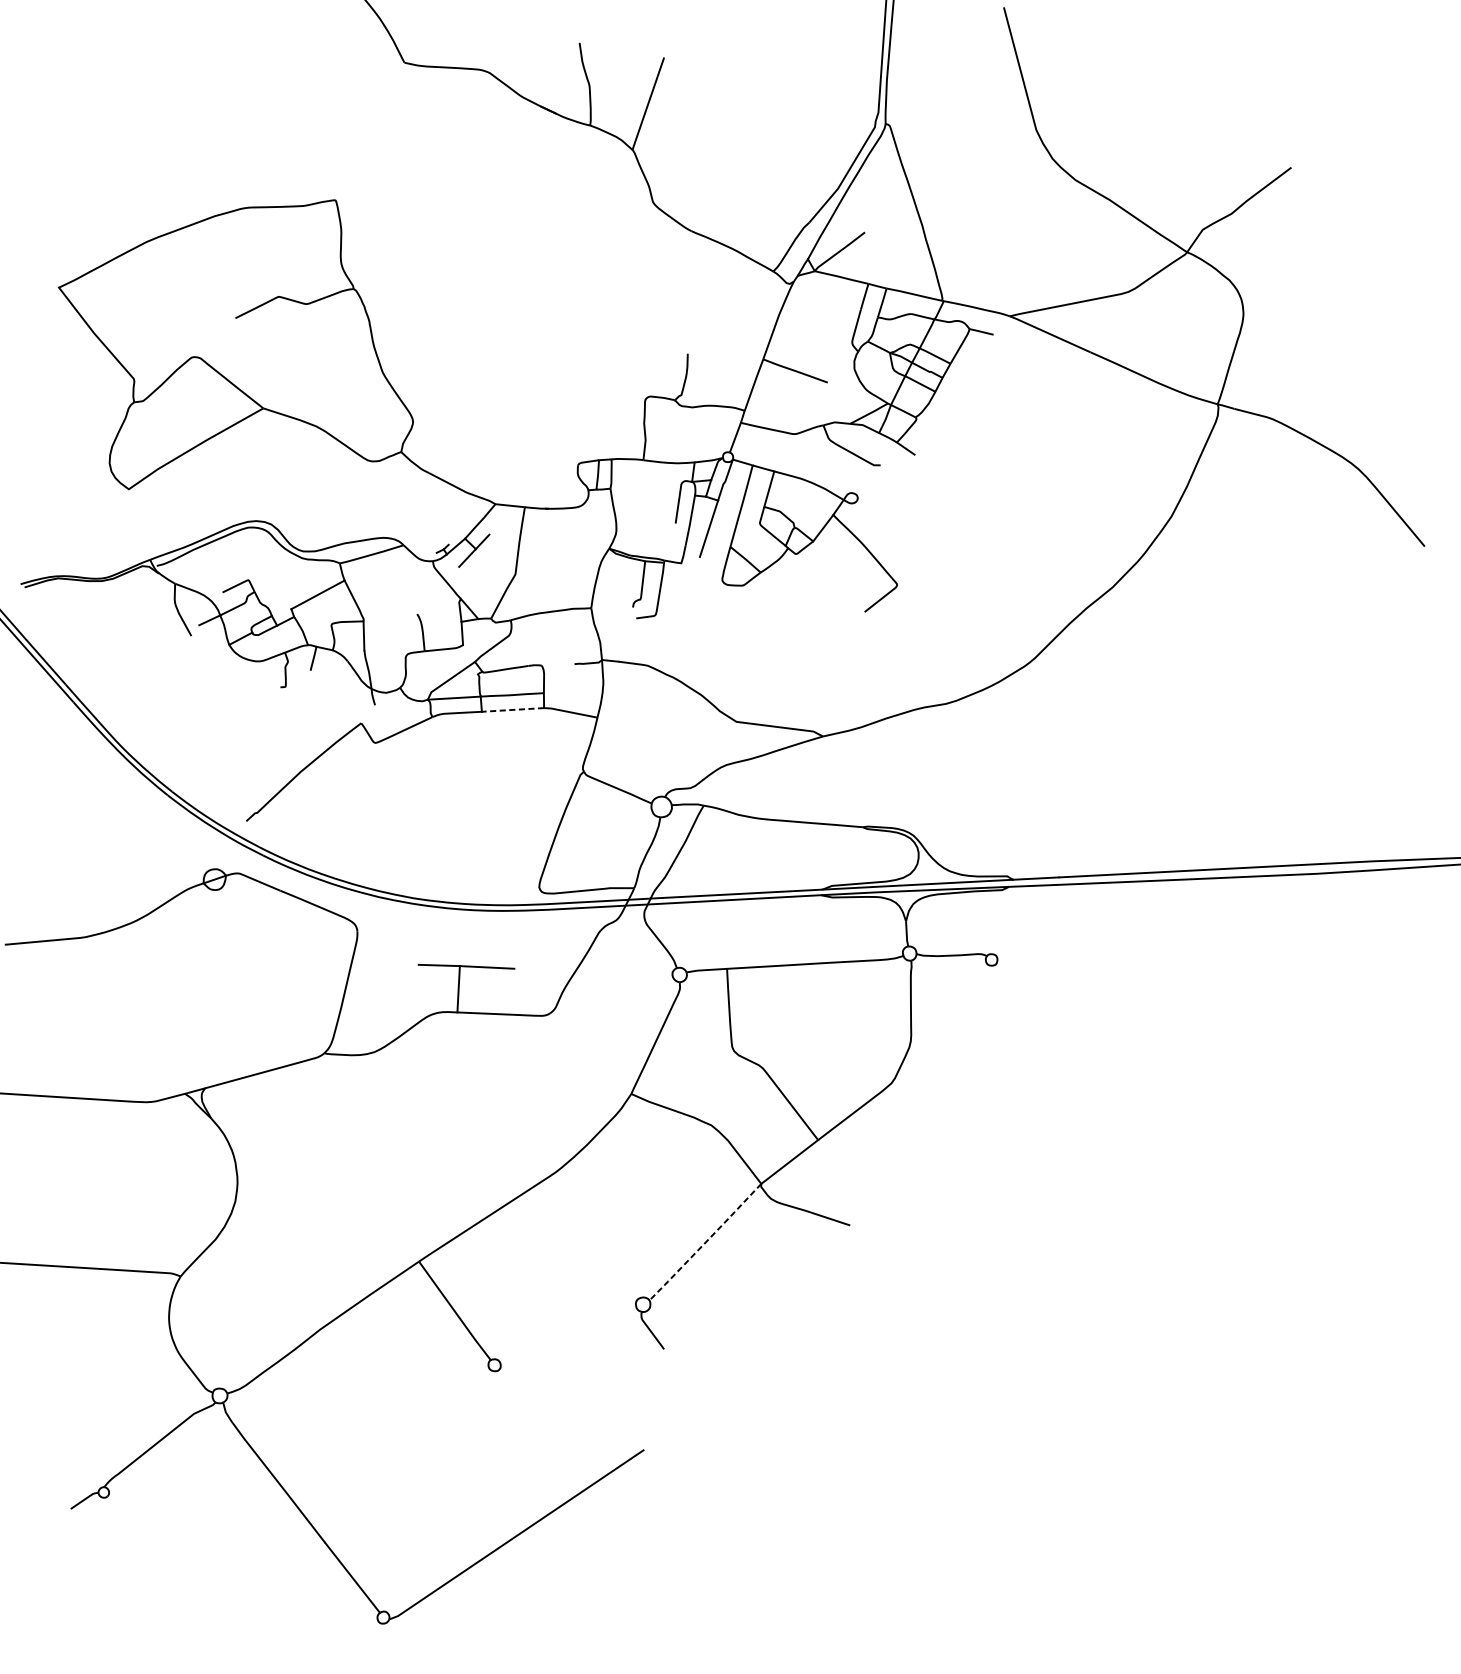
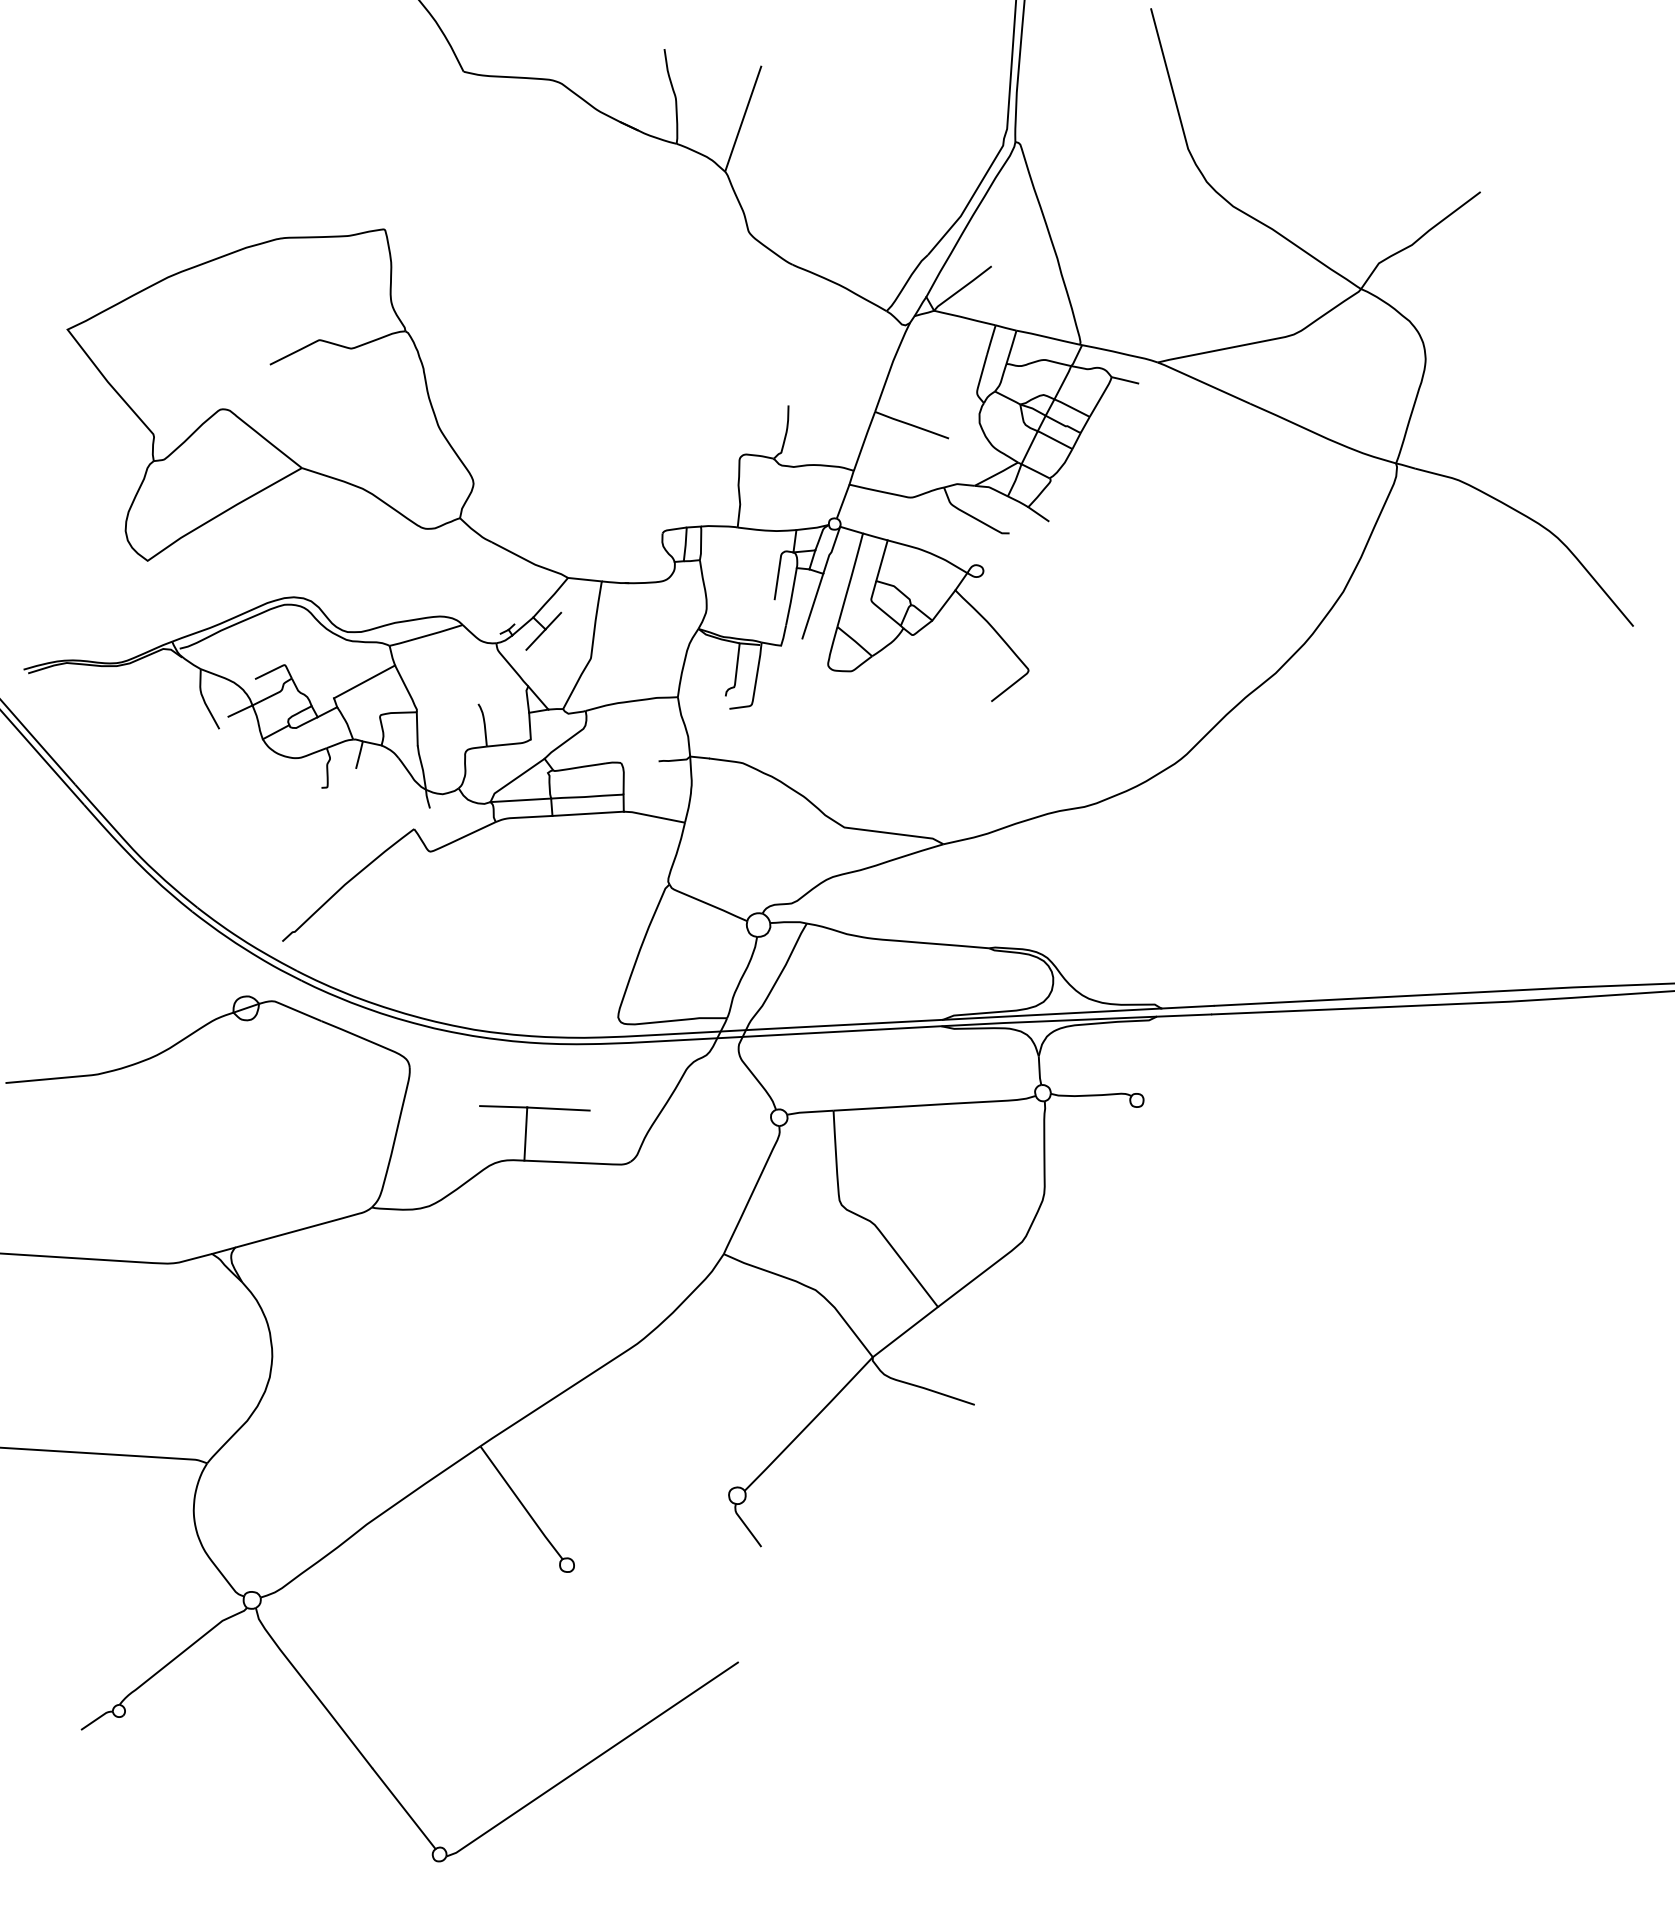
line: (513, 709) -> (588, 813), dashed -> solid
line: (705, 1242) -> (808, 1424), dashed -> solid

